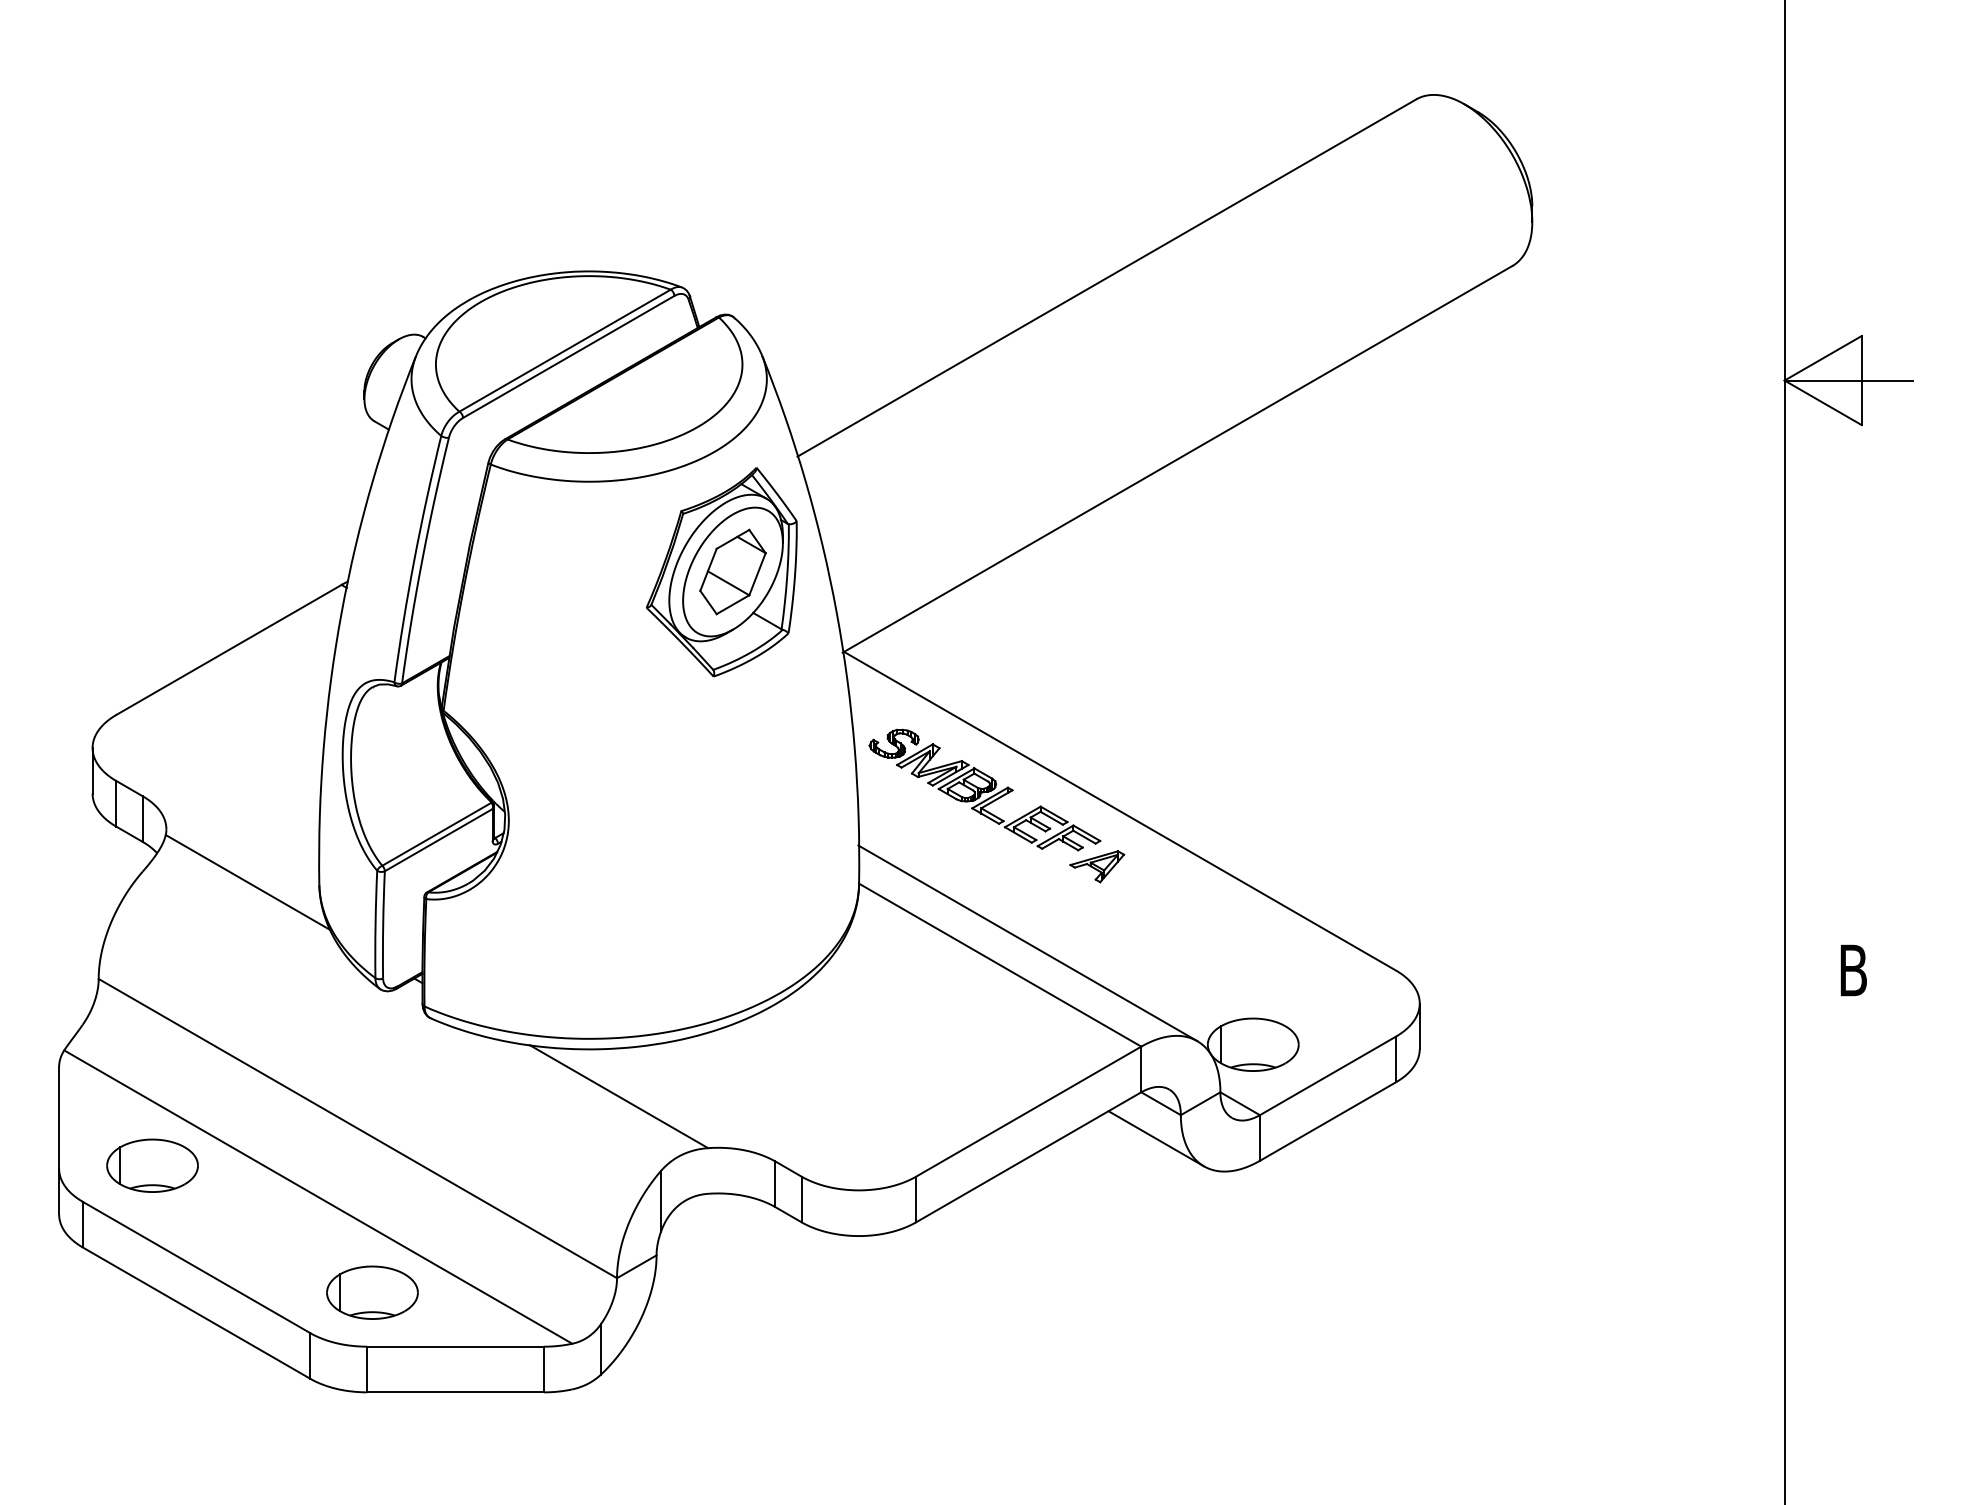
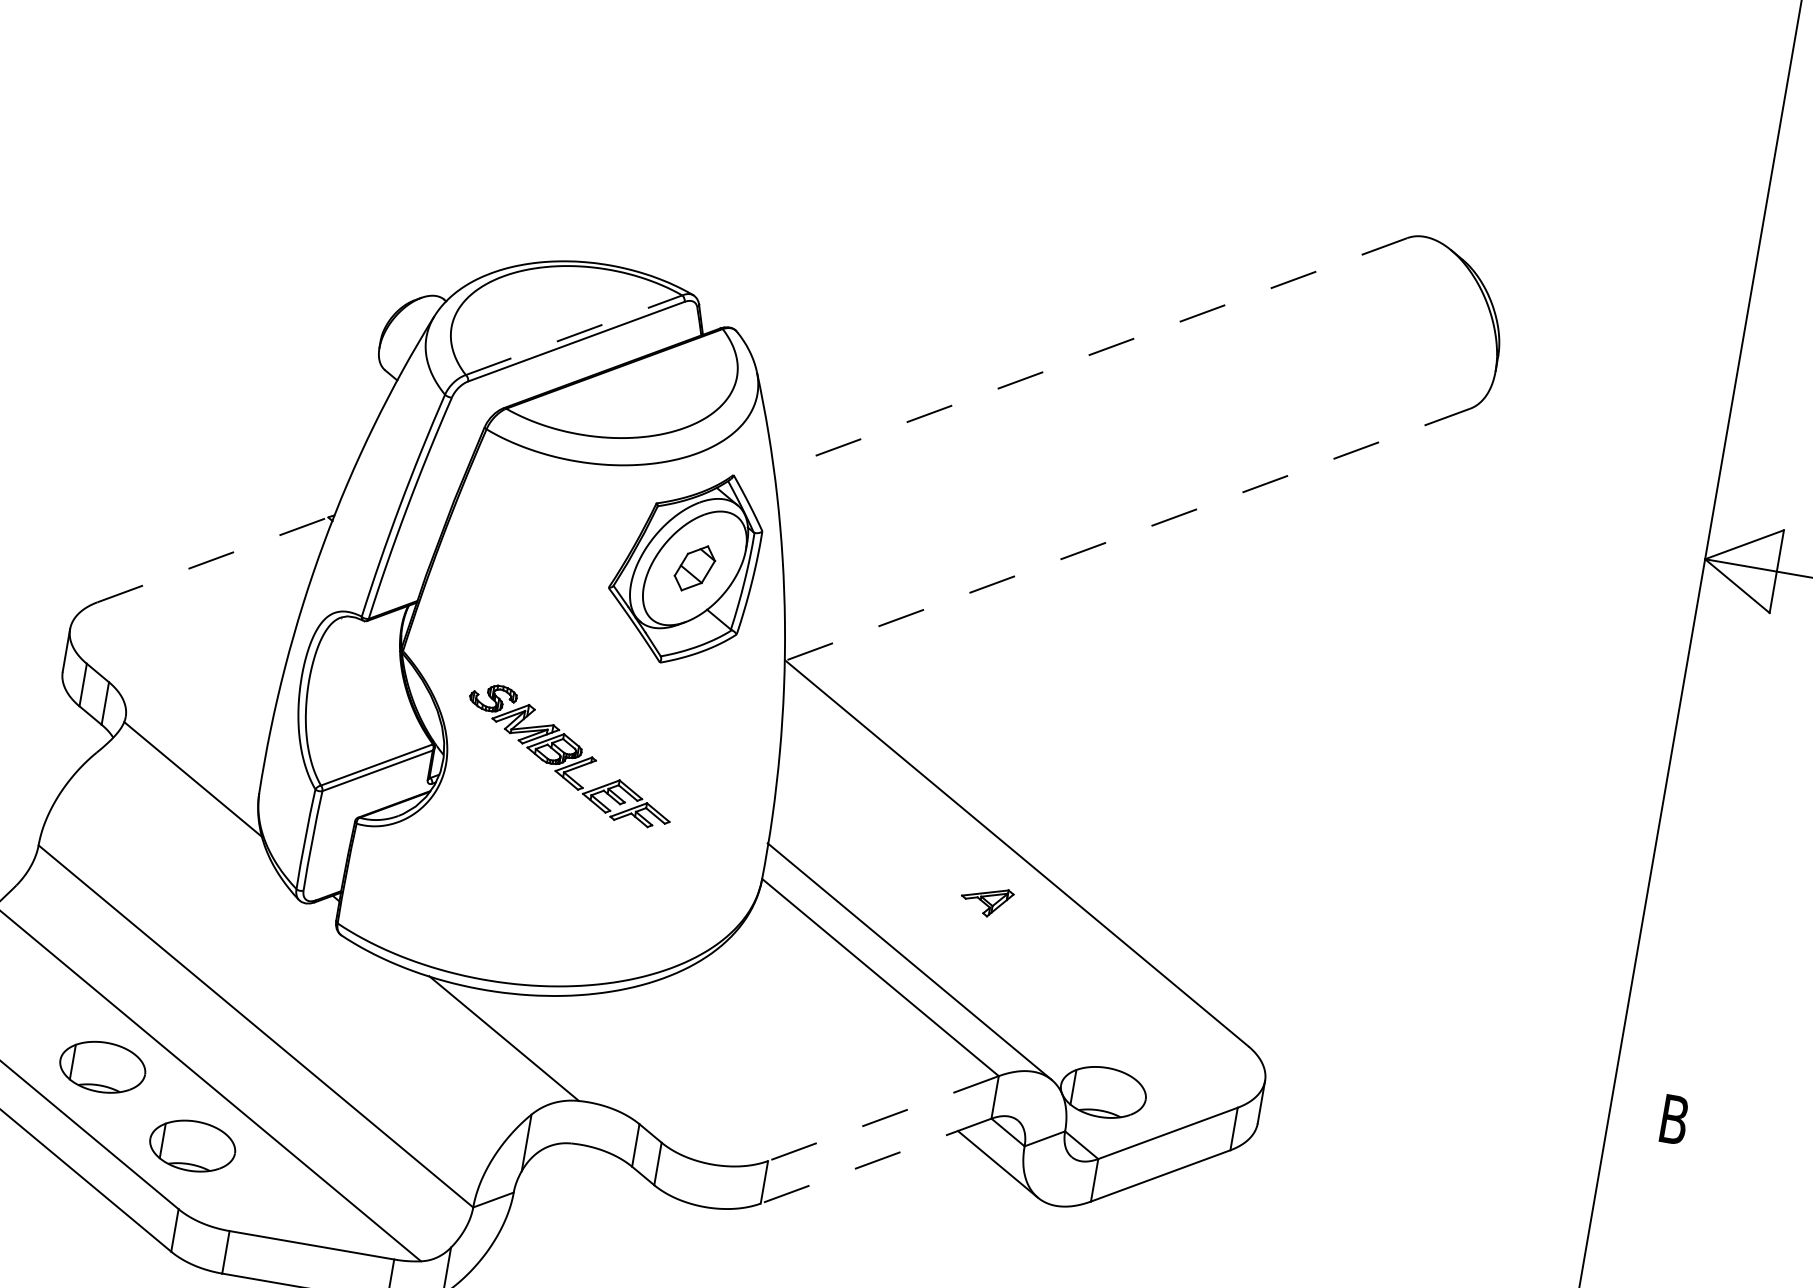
line: (1106, 278) -> (1089, 355), solid -> dashed
line: (565, 350) -> (574, 335), solid -> dashed
line: (1177, 459) -> (1127, 535), solid -> dashed
part: (732, 571) -> (694, 567), size x0.6
line: (229, 649) -> (213, 559), solid -> dashed
part: (984, 789) -> (570, 755), moved
line: (1028, 1111) -> (883, 1118), solid -> dashed
line: (1028, 1157) -> (875, 1161), solid -> dashed
part: (152, 1165) -> (102, 1067), moved
part: (372, 1292) -> (192, 1145), moved

